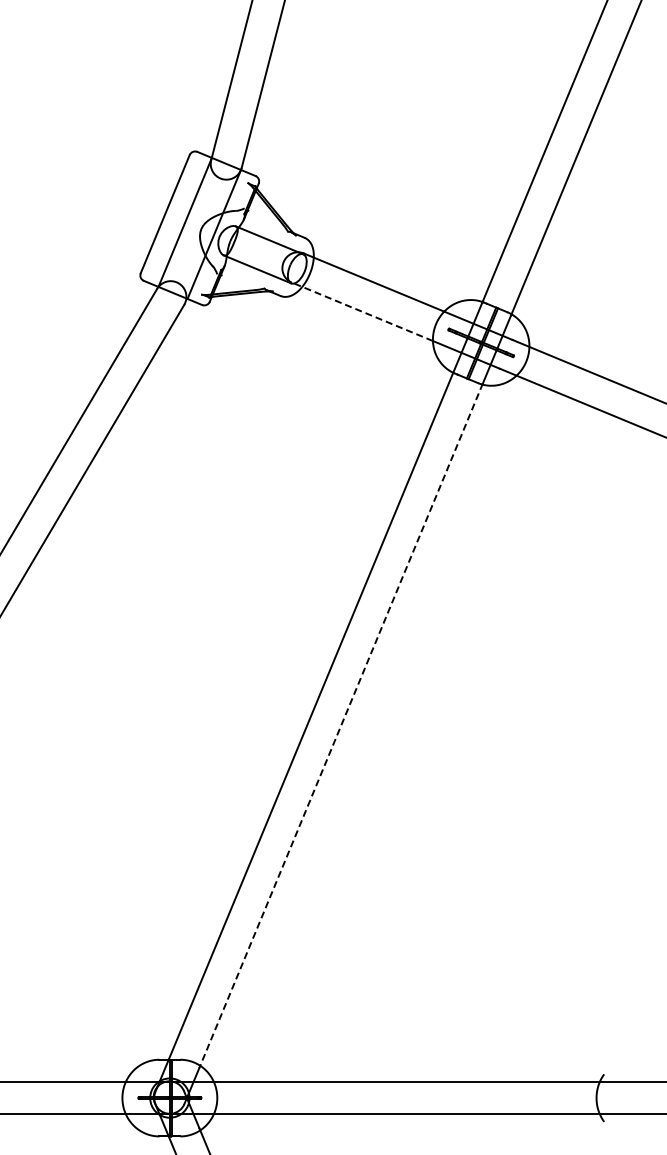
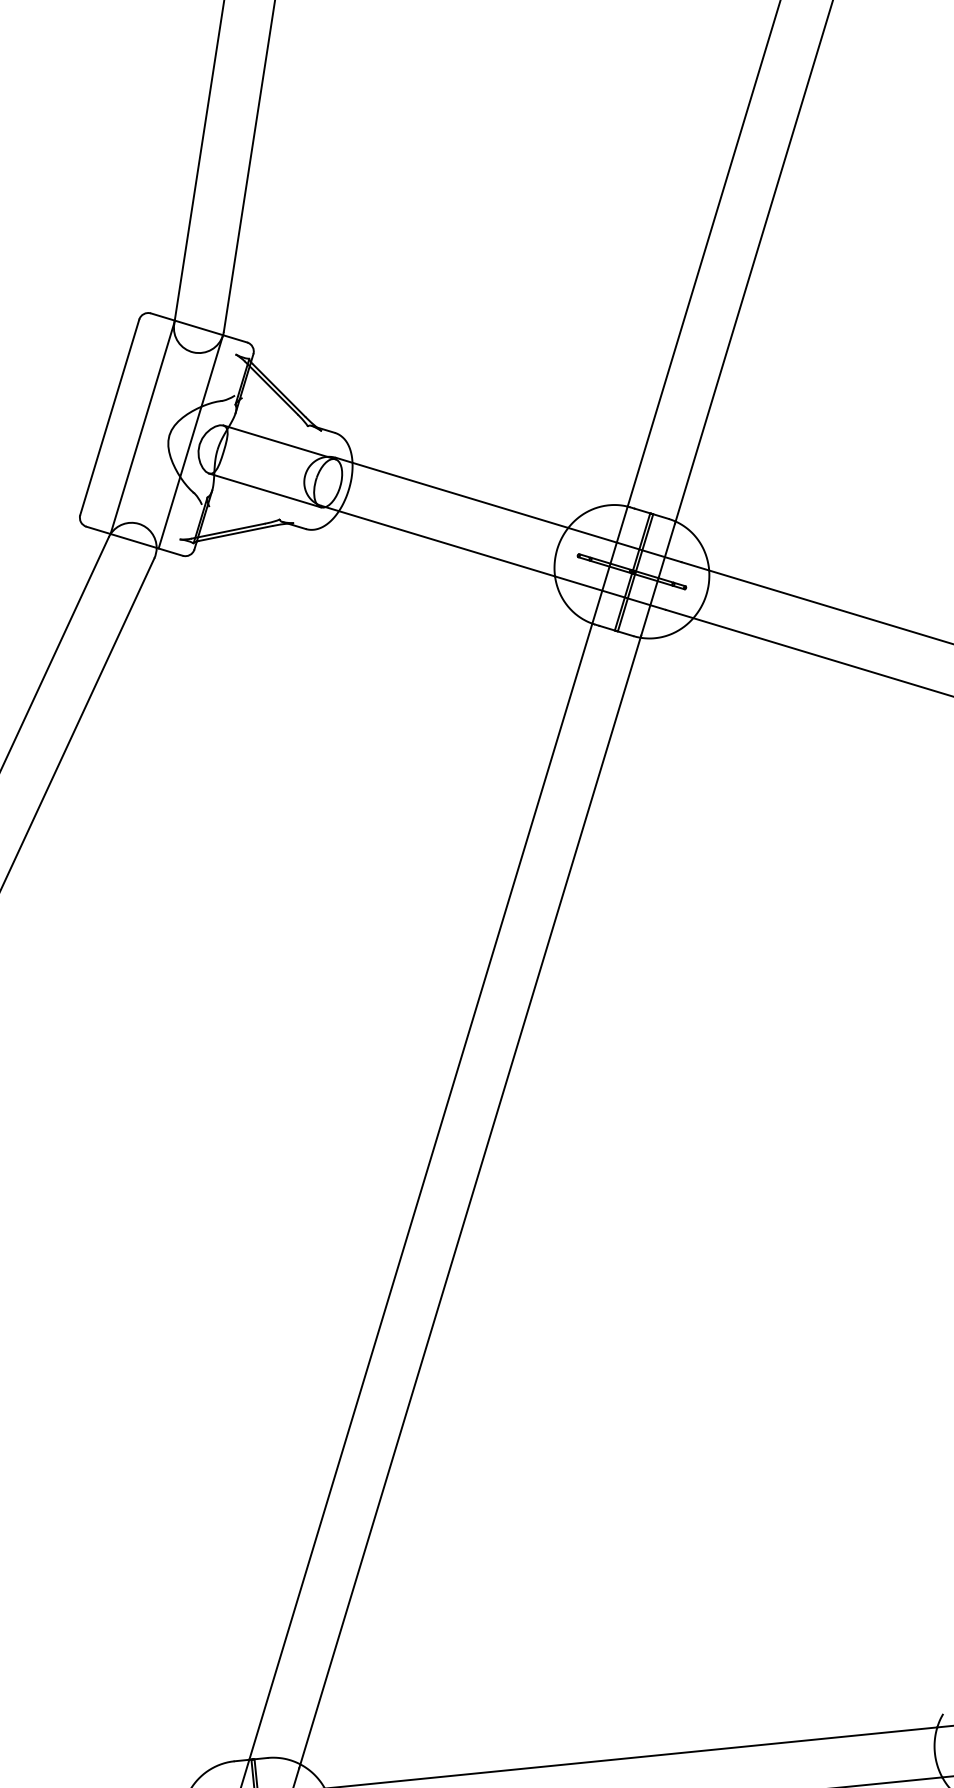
line: (361, 311) -> (436, 540), dashed -> solid
line: (341, 725) -> (470, 1201), dashed -> solid

